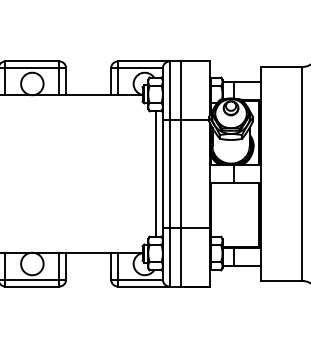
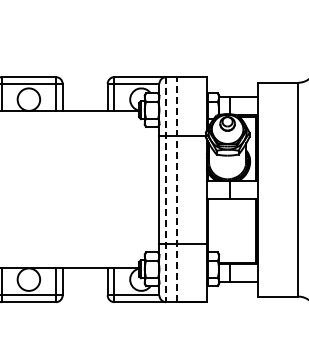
line: (156, 173) -> (153, 189), removed
line: (169, 173) -> (166, 189), solid -> dashed
line: (180, 173) -> (177, 189), solid -> dashed

